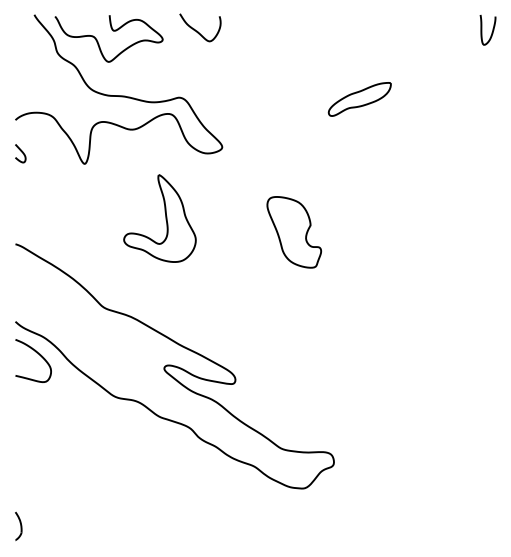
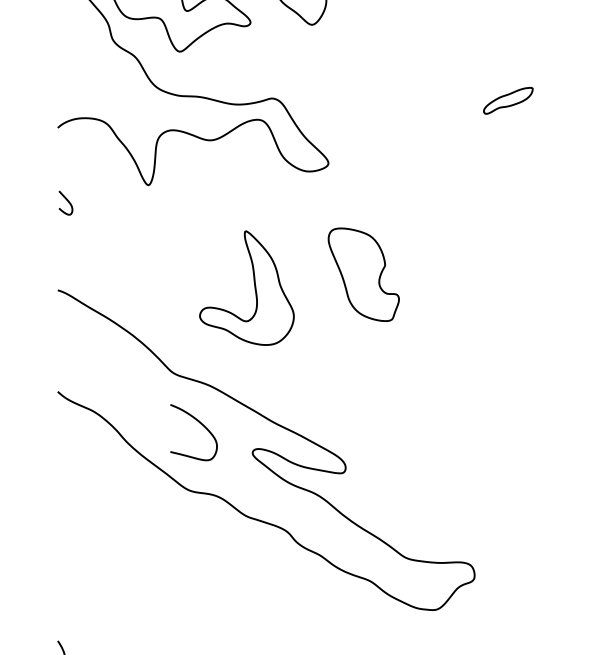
part: (359, 99) -> (508, 100), size x0.6
curve: (21, 152) -> (67, 201), moved
part: (159, 218) -> (246, 288), moved
part: (294, 232) -> (364, 274), moved
curve: (36, 353) -> (197, 422), moved

